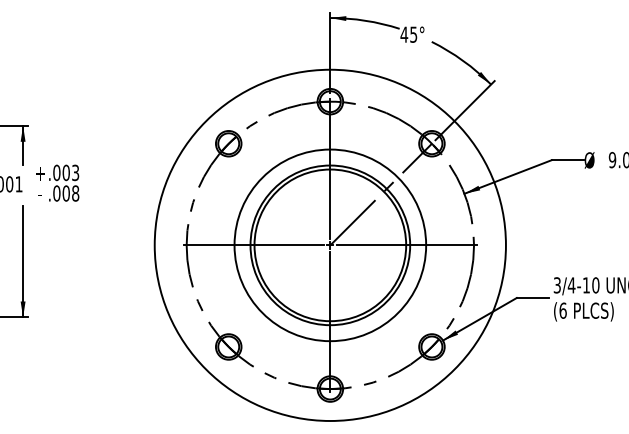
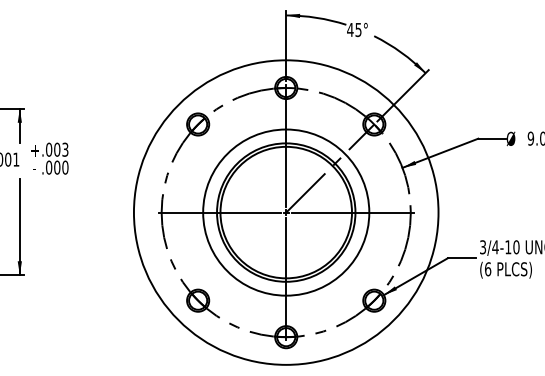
text: (75, 193) -> (65, 167), .008 -> .000

